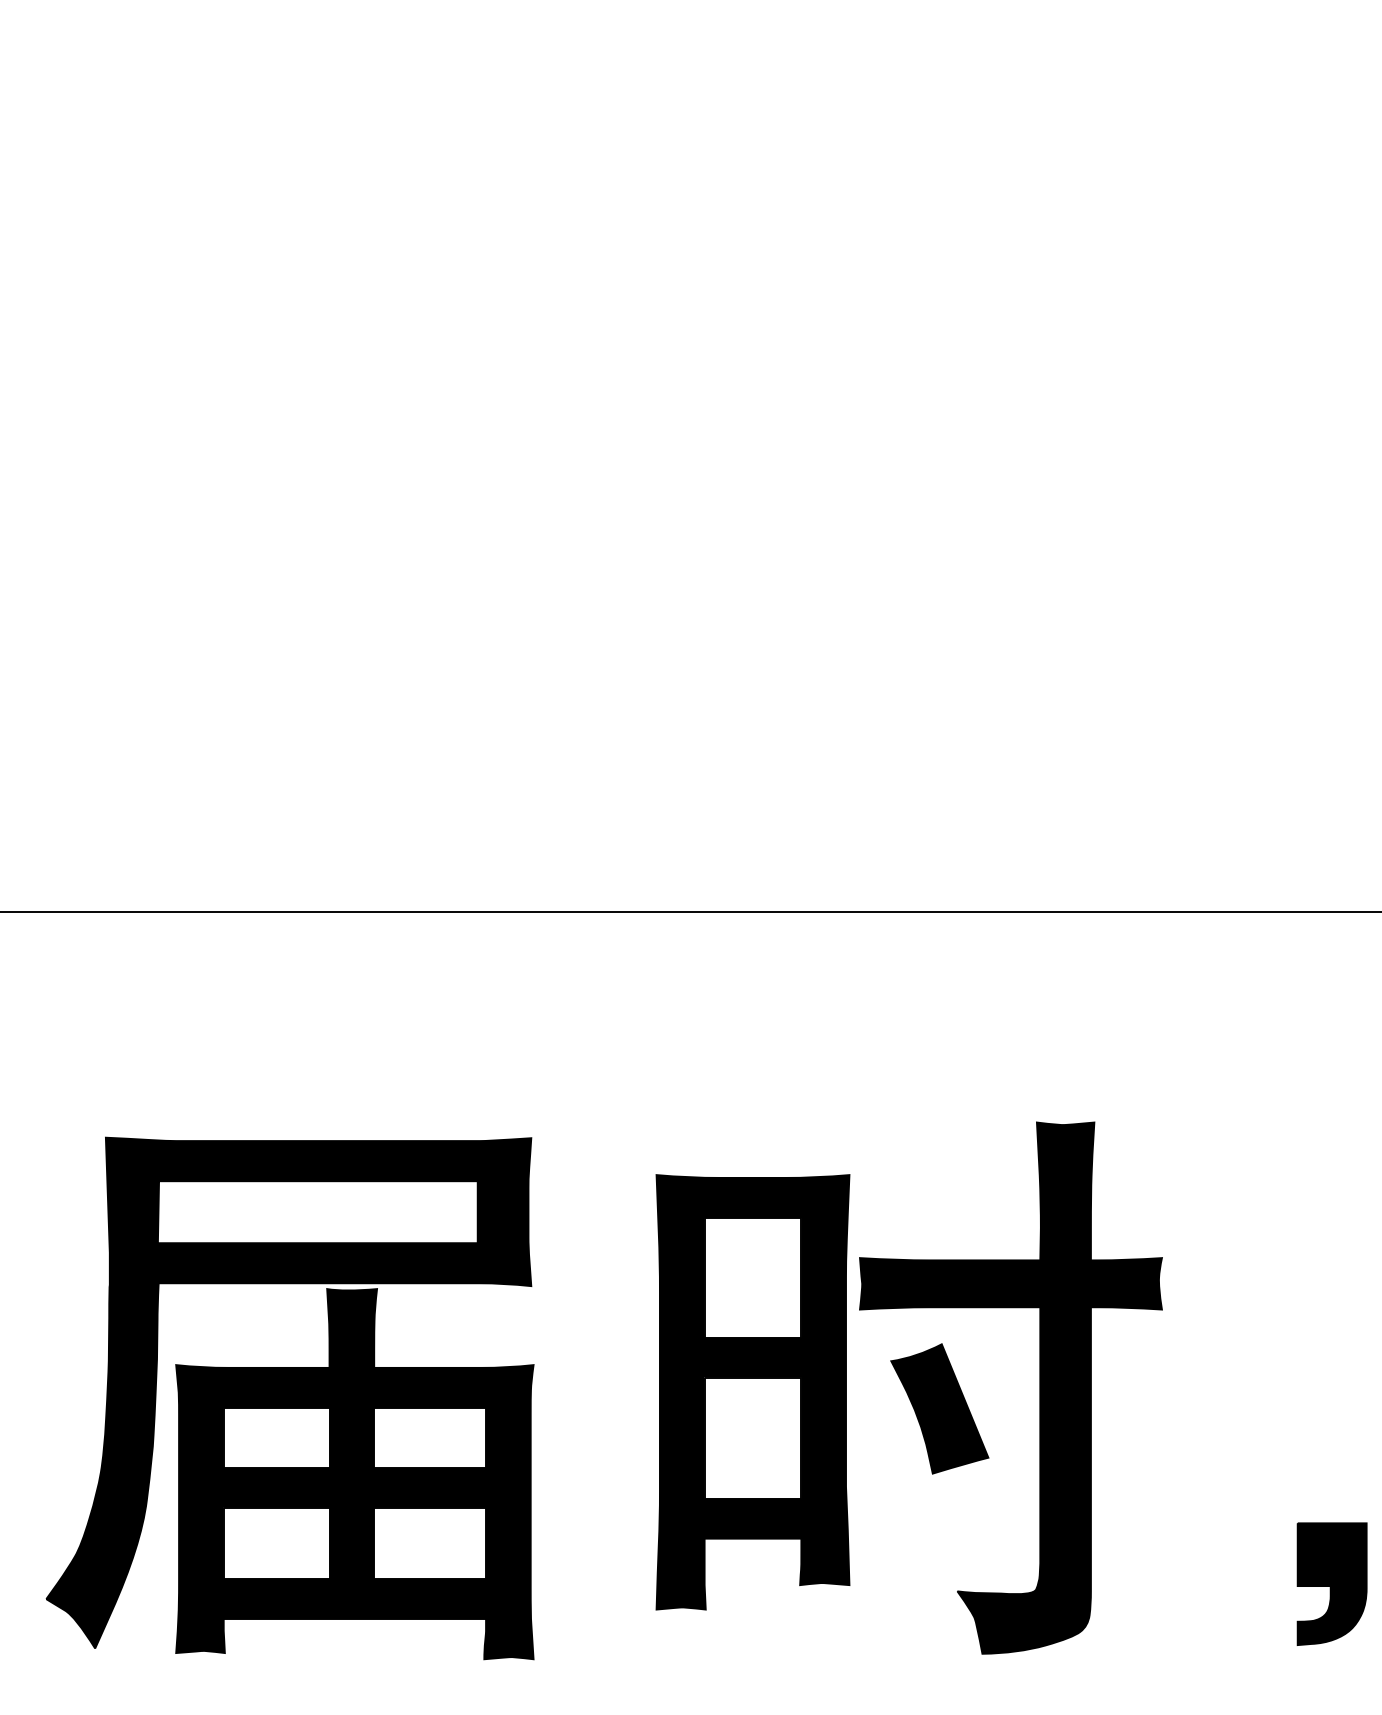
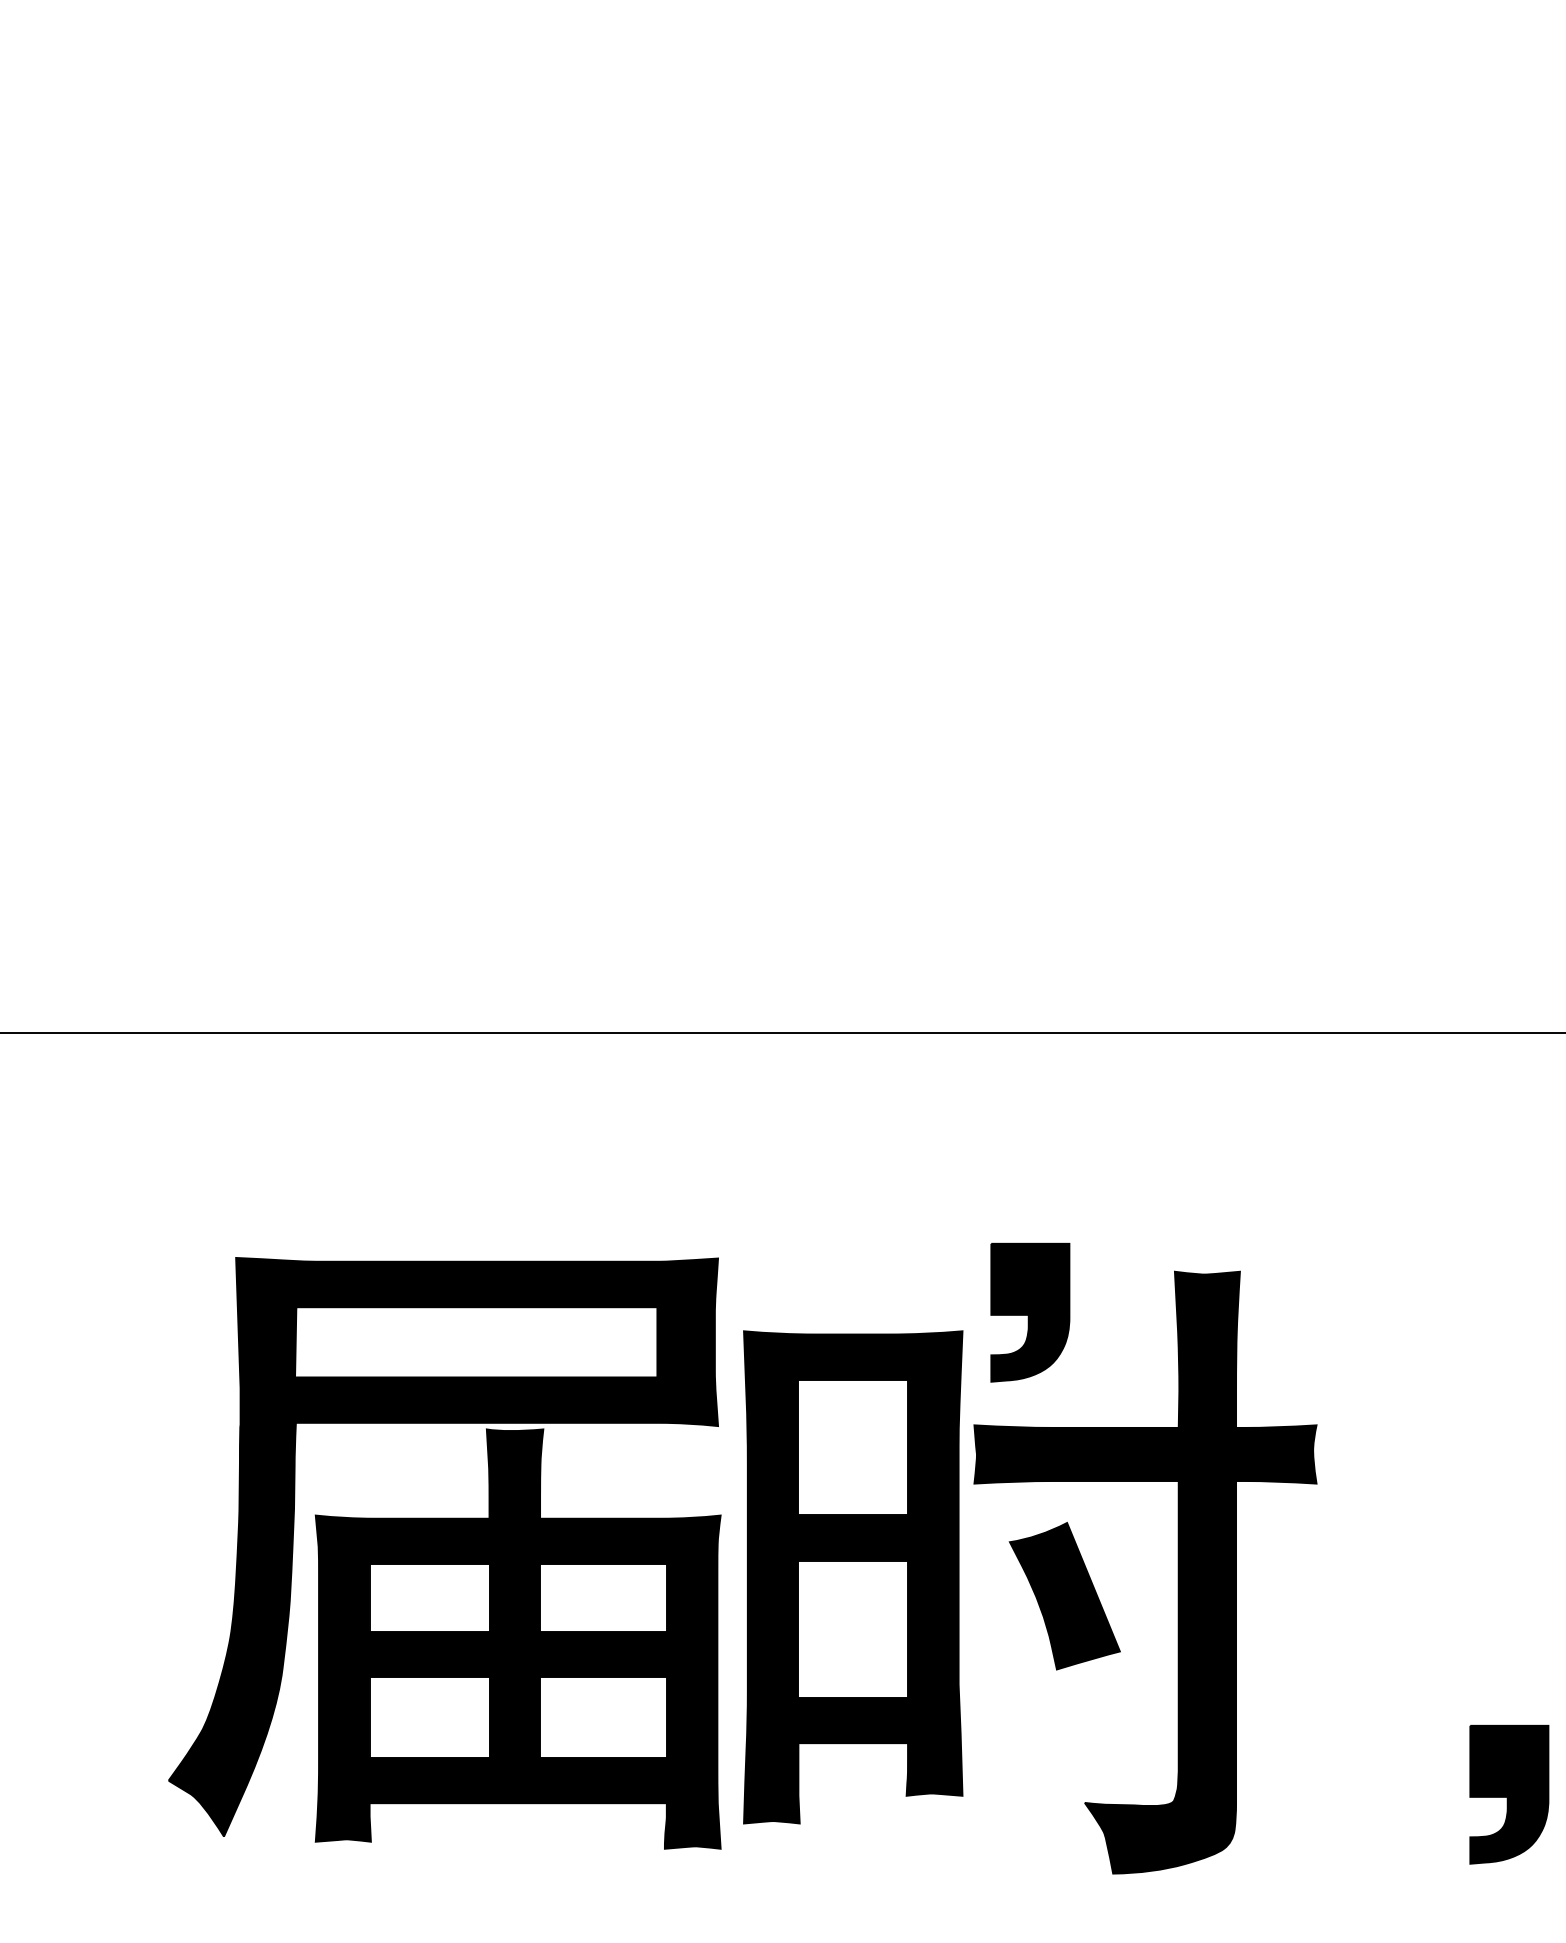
part: (909, 1158) -> (1030, 1312), added
part: (289, 1398) -> (444, 1553), moved

